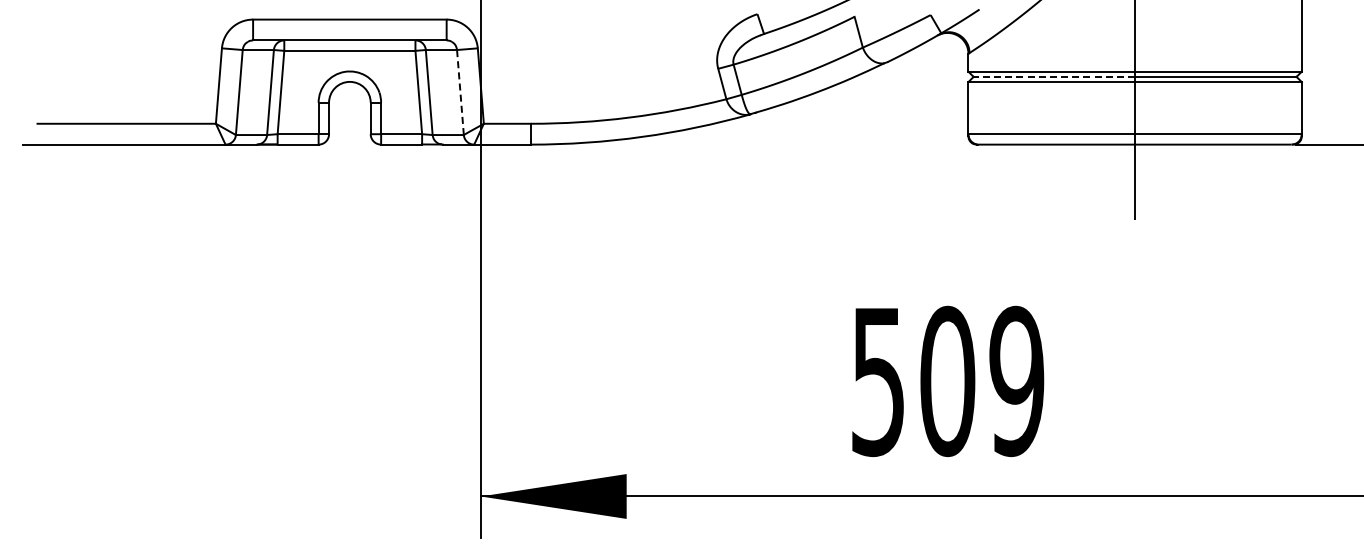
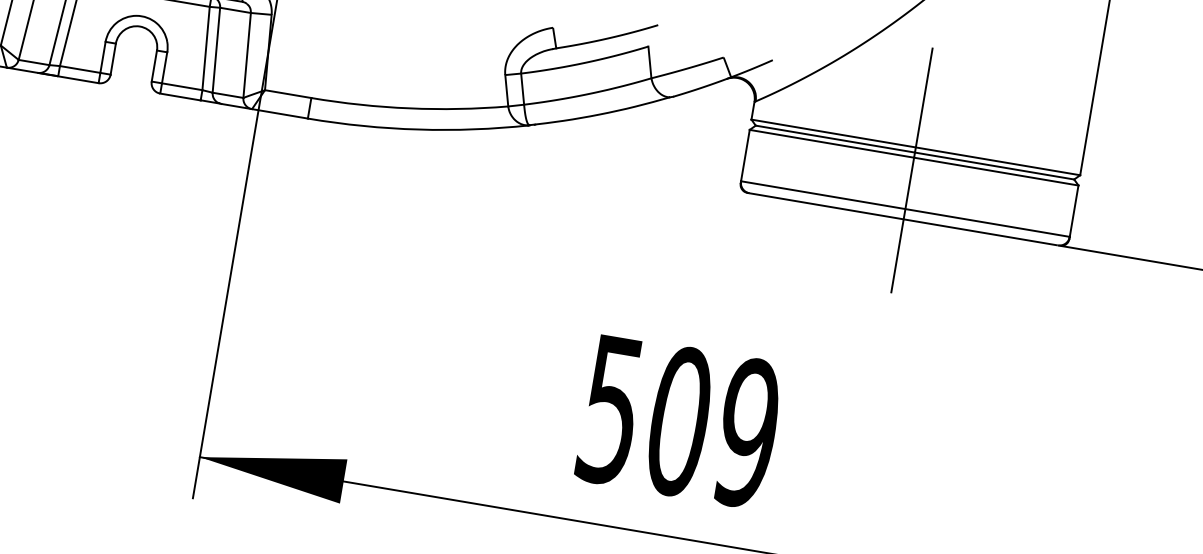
line: (1054, 76) -> (835, 138), dashed -> solid
line: (460, 92) -> (247, 55), dashed -> solid

